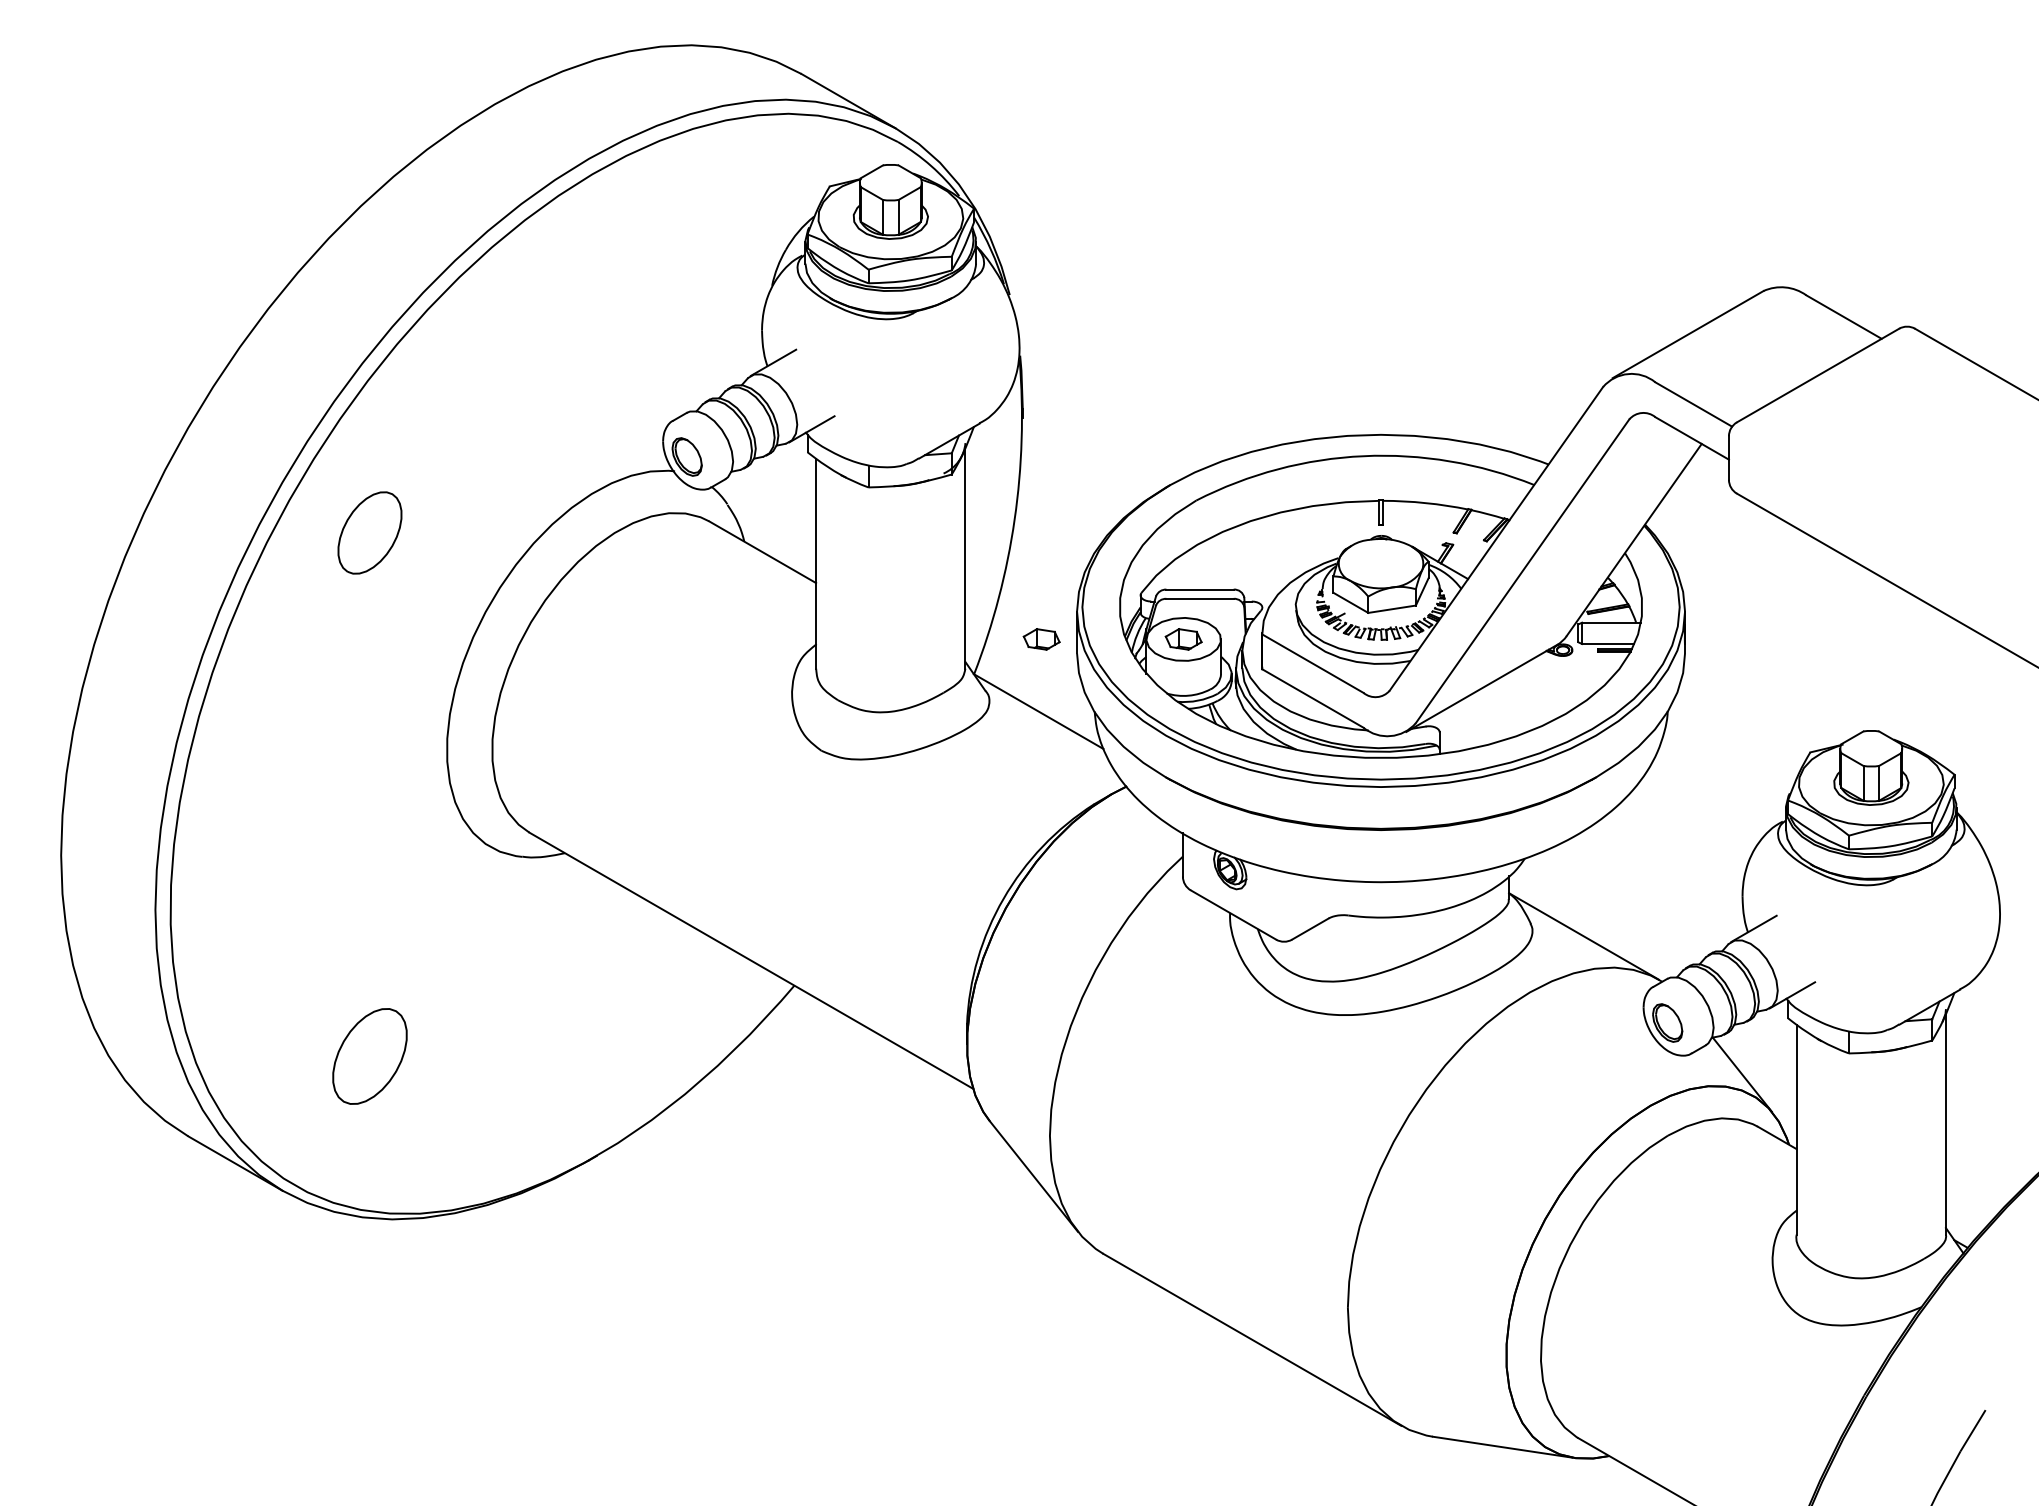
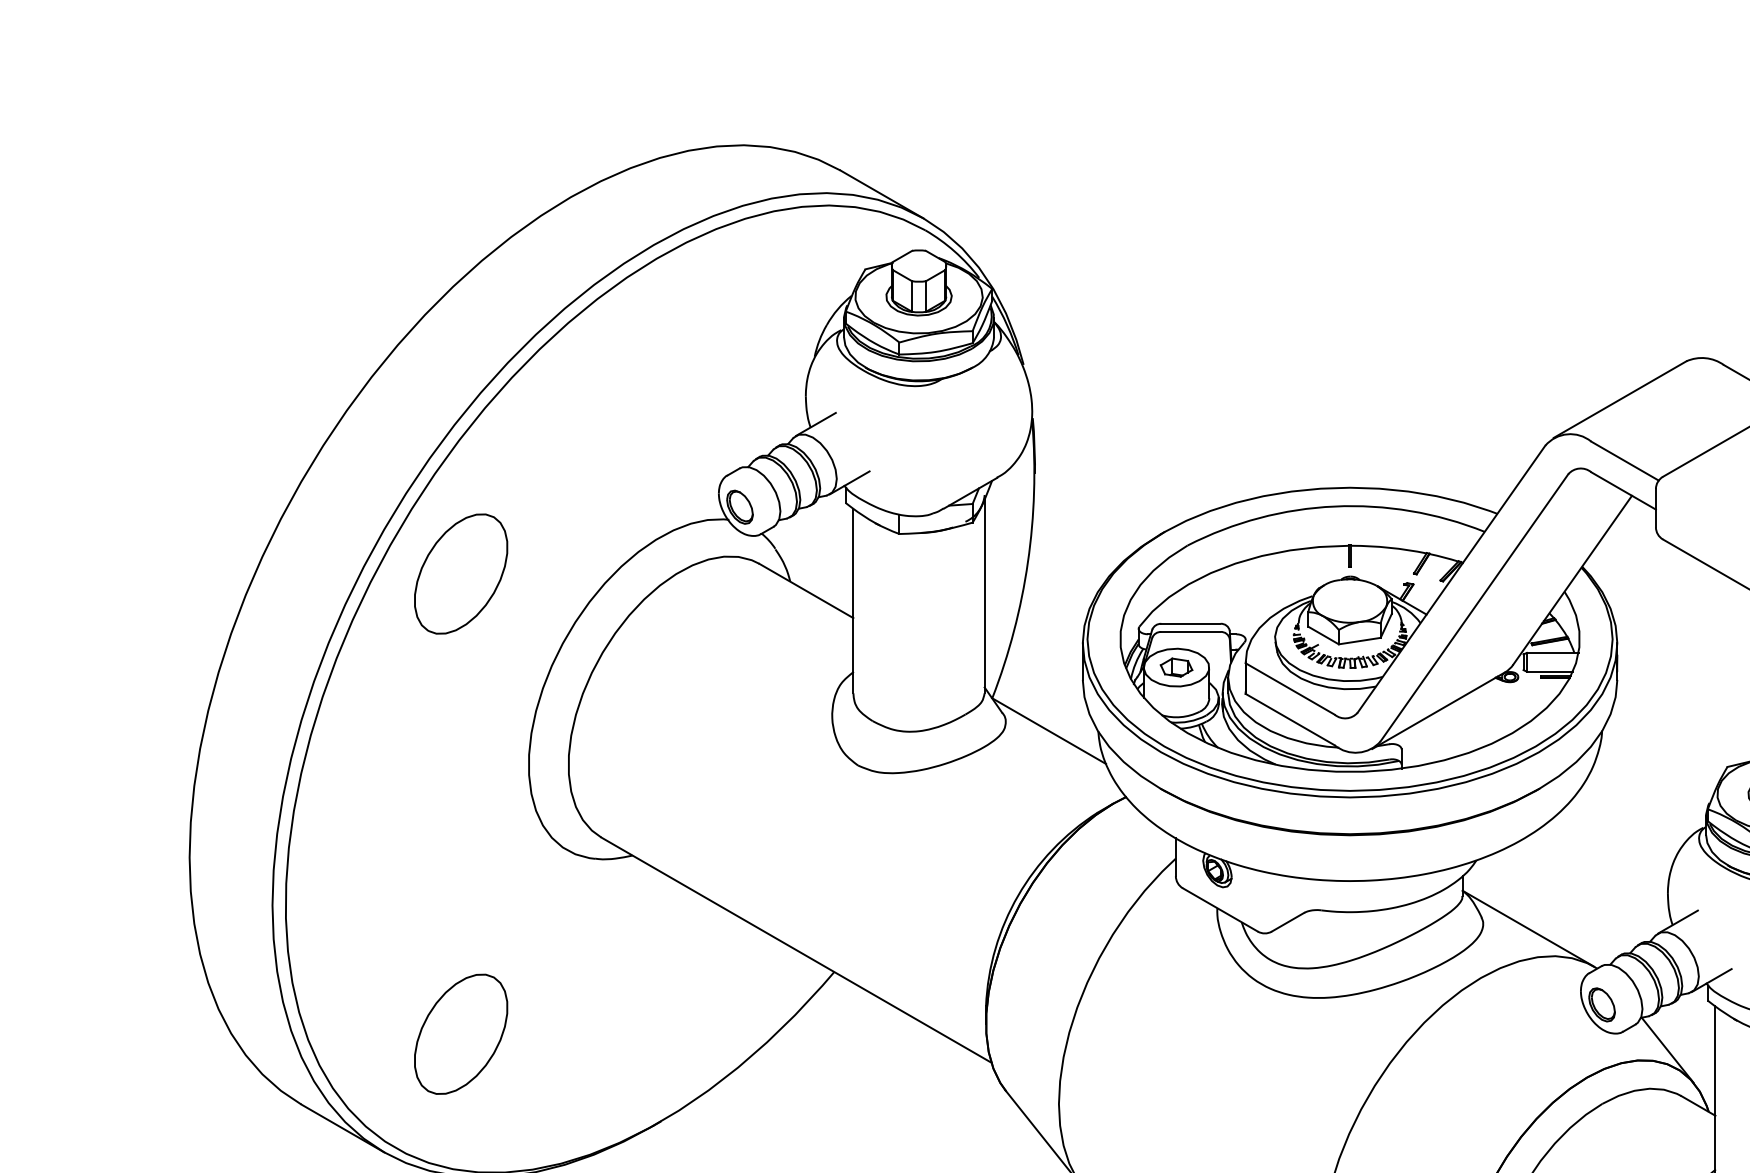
part: (369, 532) -> (460, 573), size x1.67
part: (1041, 639) -> (1051, 667), removed
part: (369, 1056) -> (460, 1034), size x1.43

